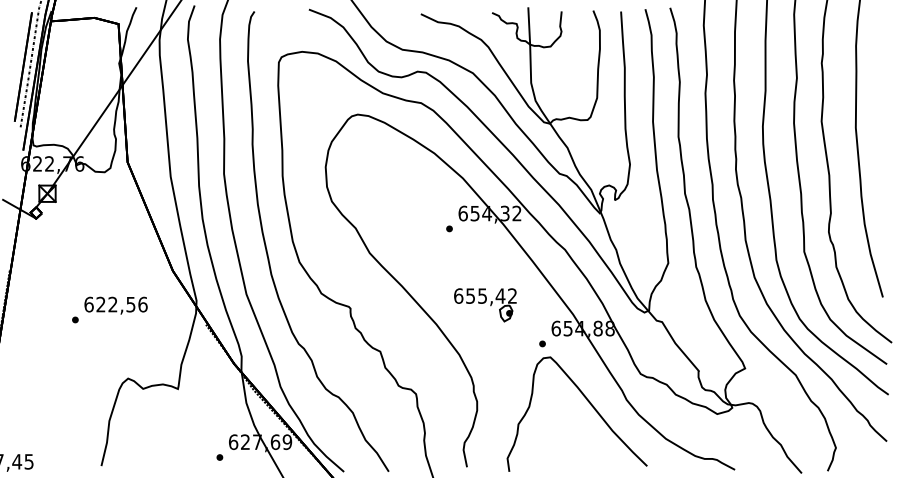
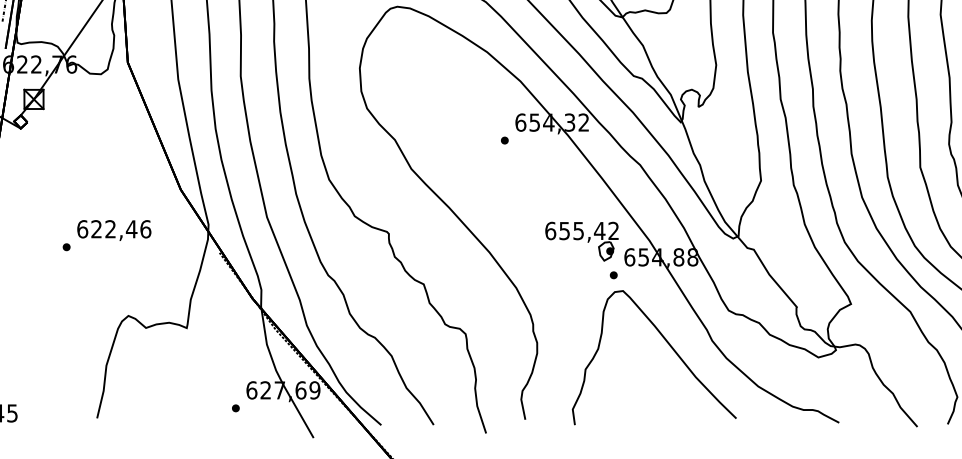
text: (130, 304) -> (131, 229), 622,56 -> 622,46
part: (485, 305) -> (582, 242), moved

